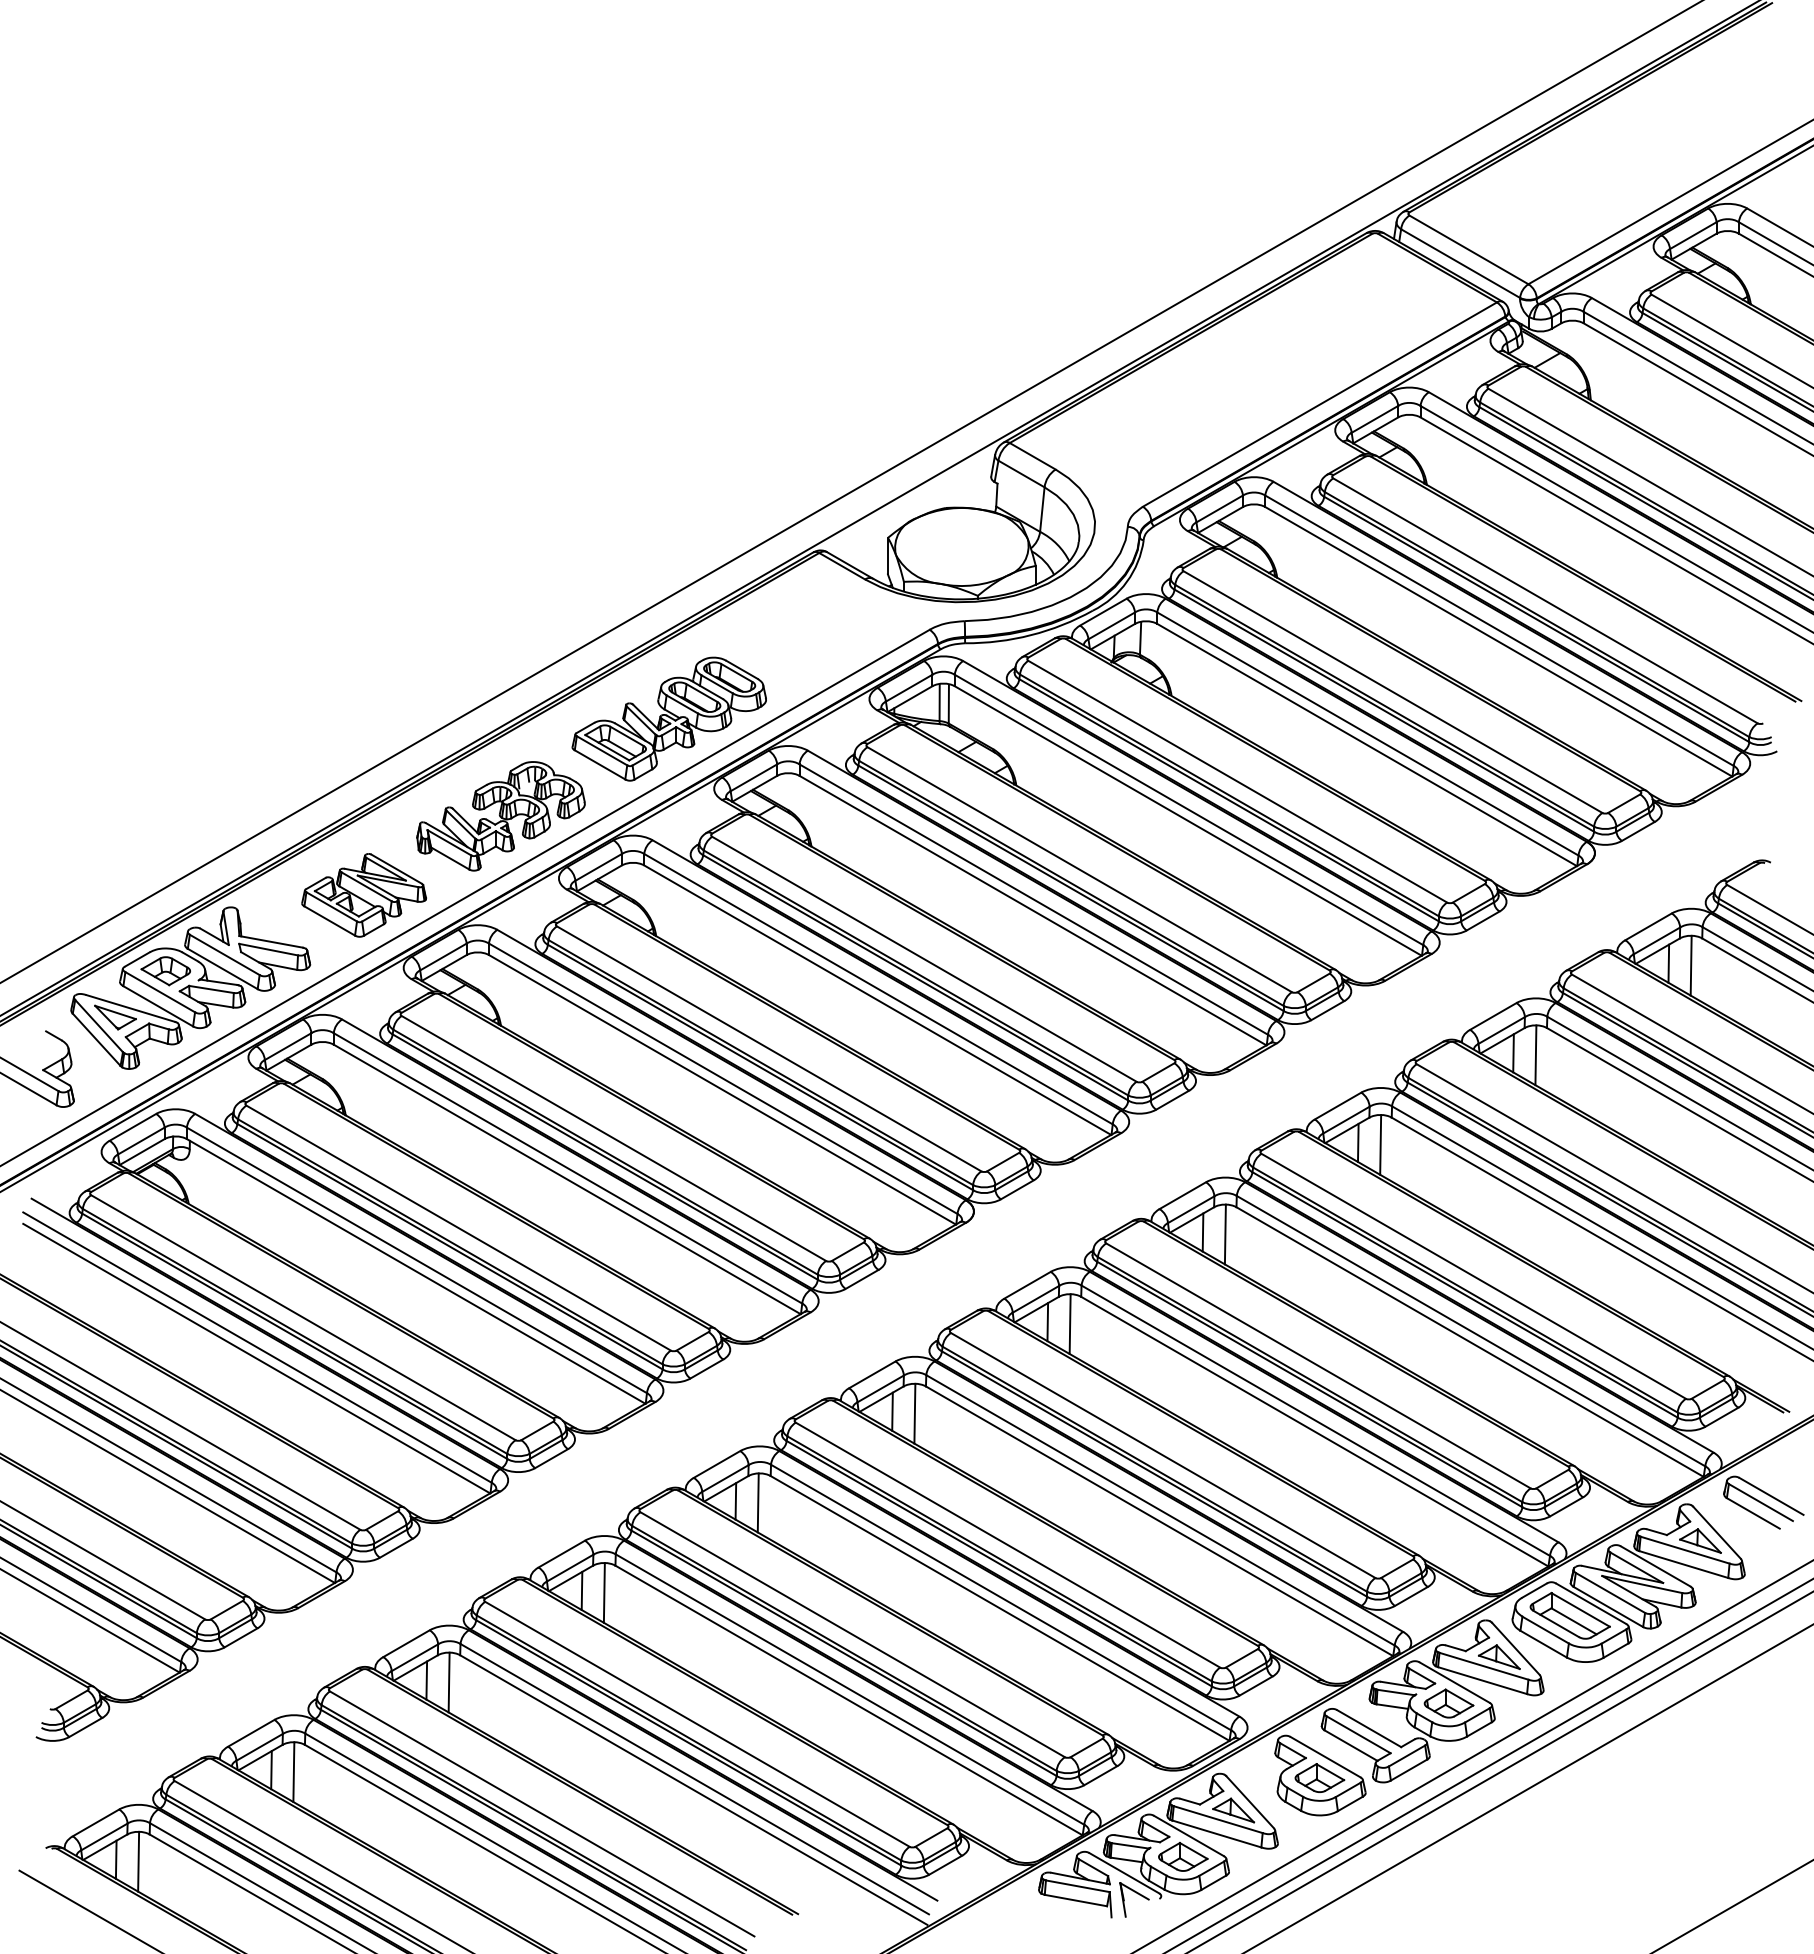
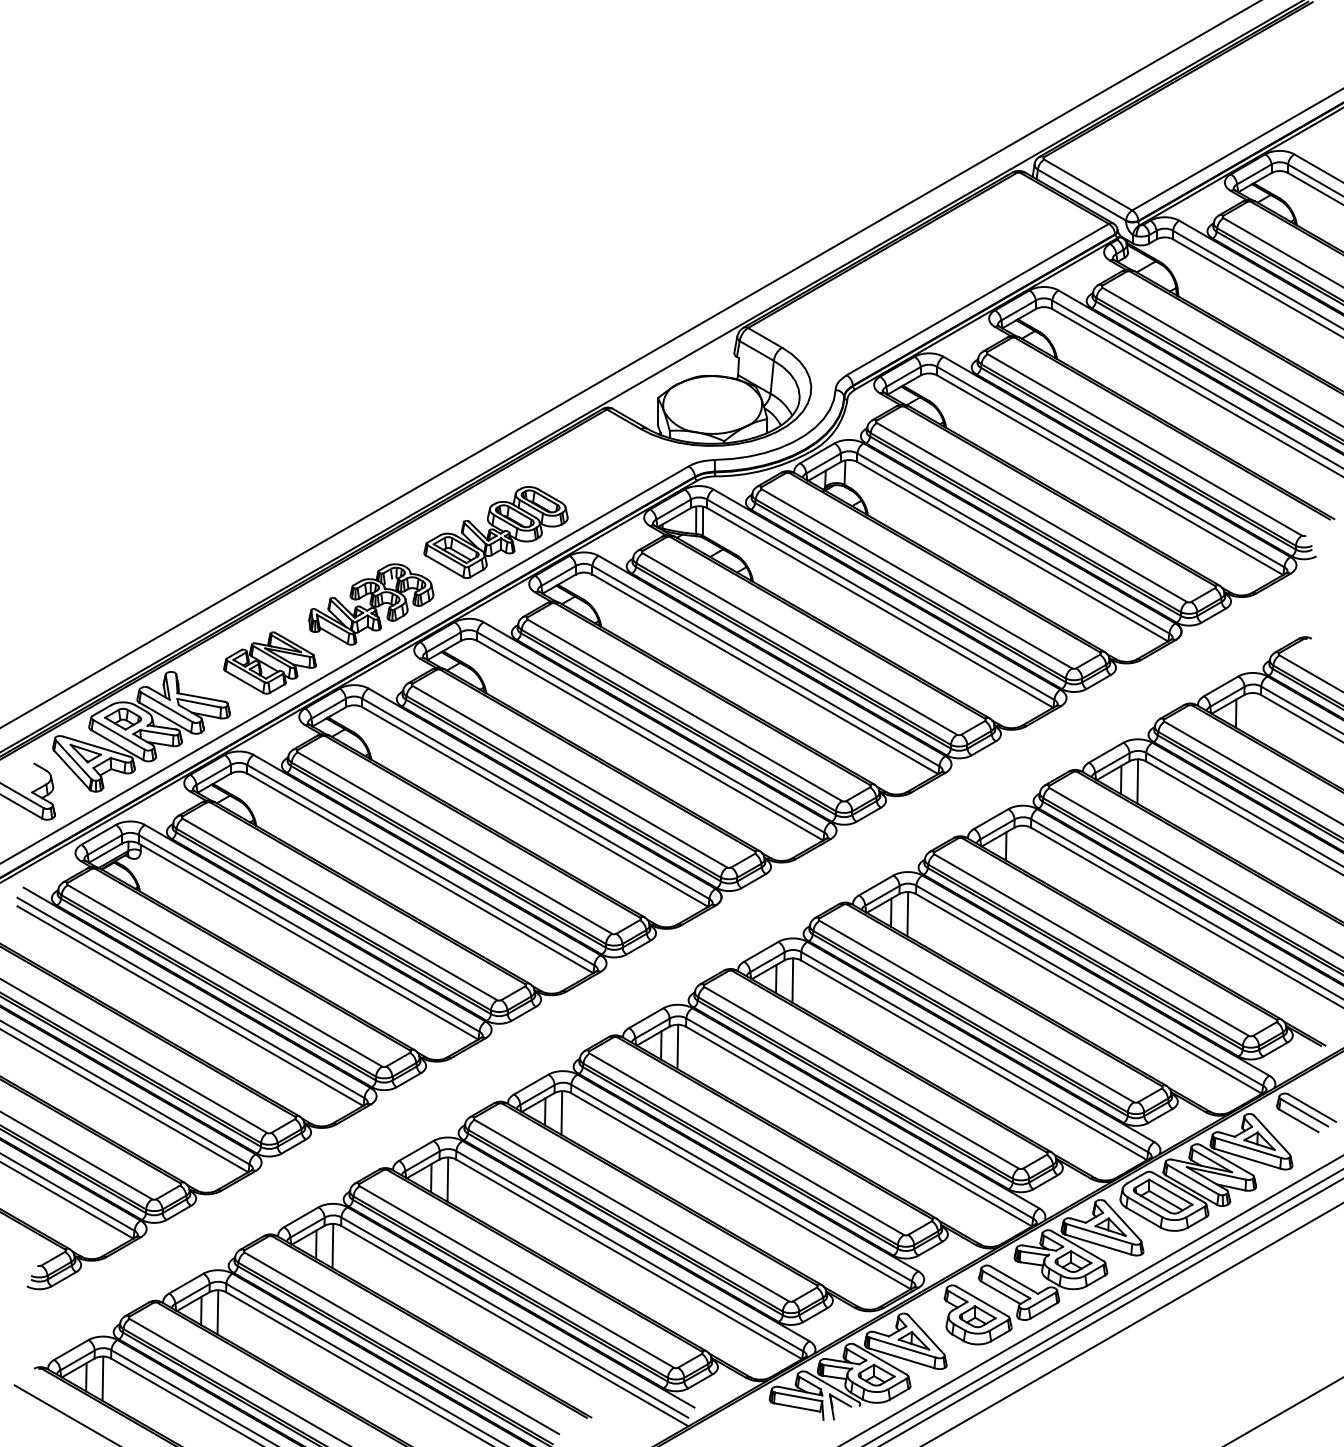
line: (1690, 965) -> (1252, 714), removed
line: (1380, 1144) -> (1022, 847), removed

